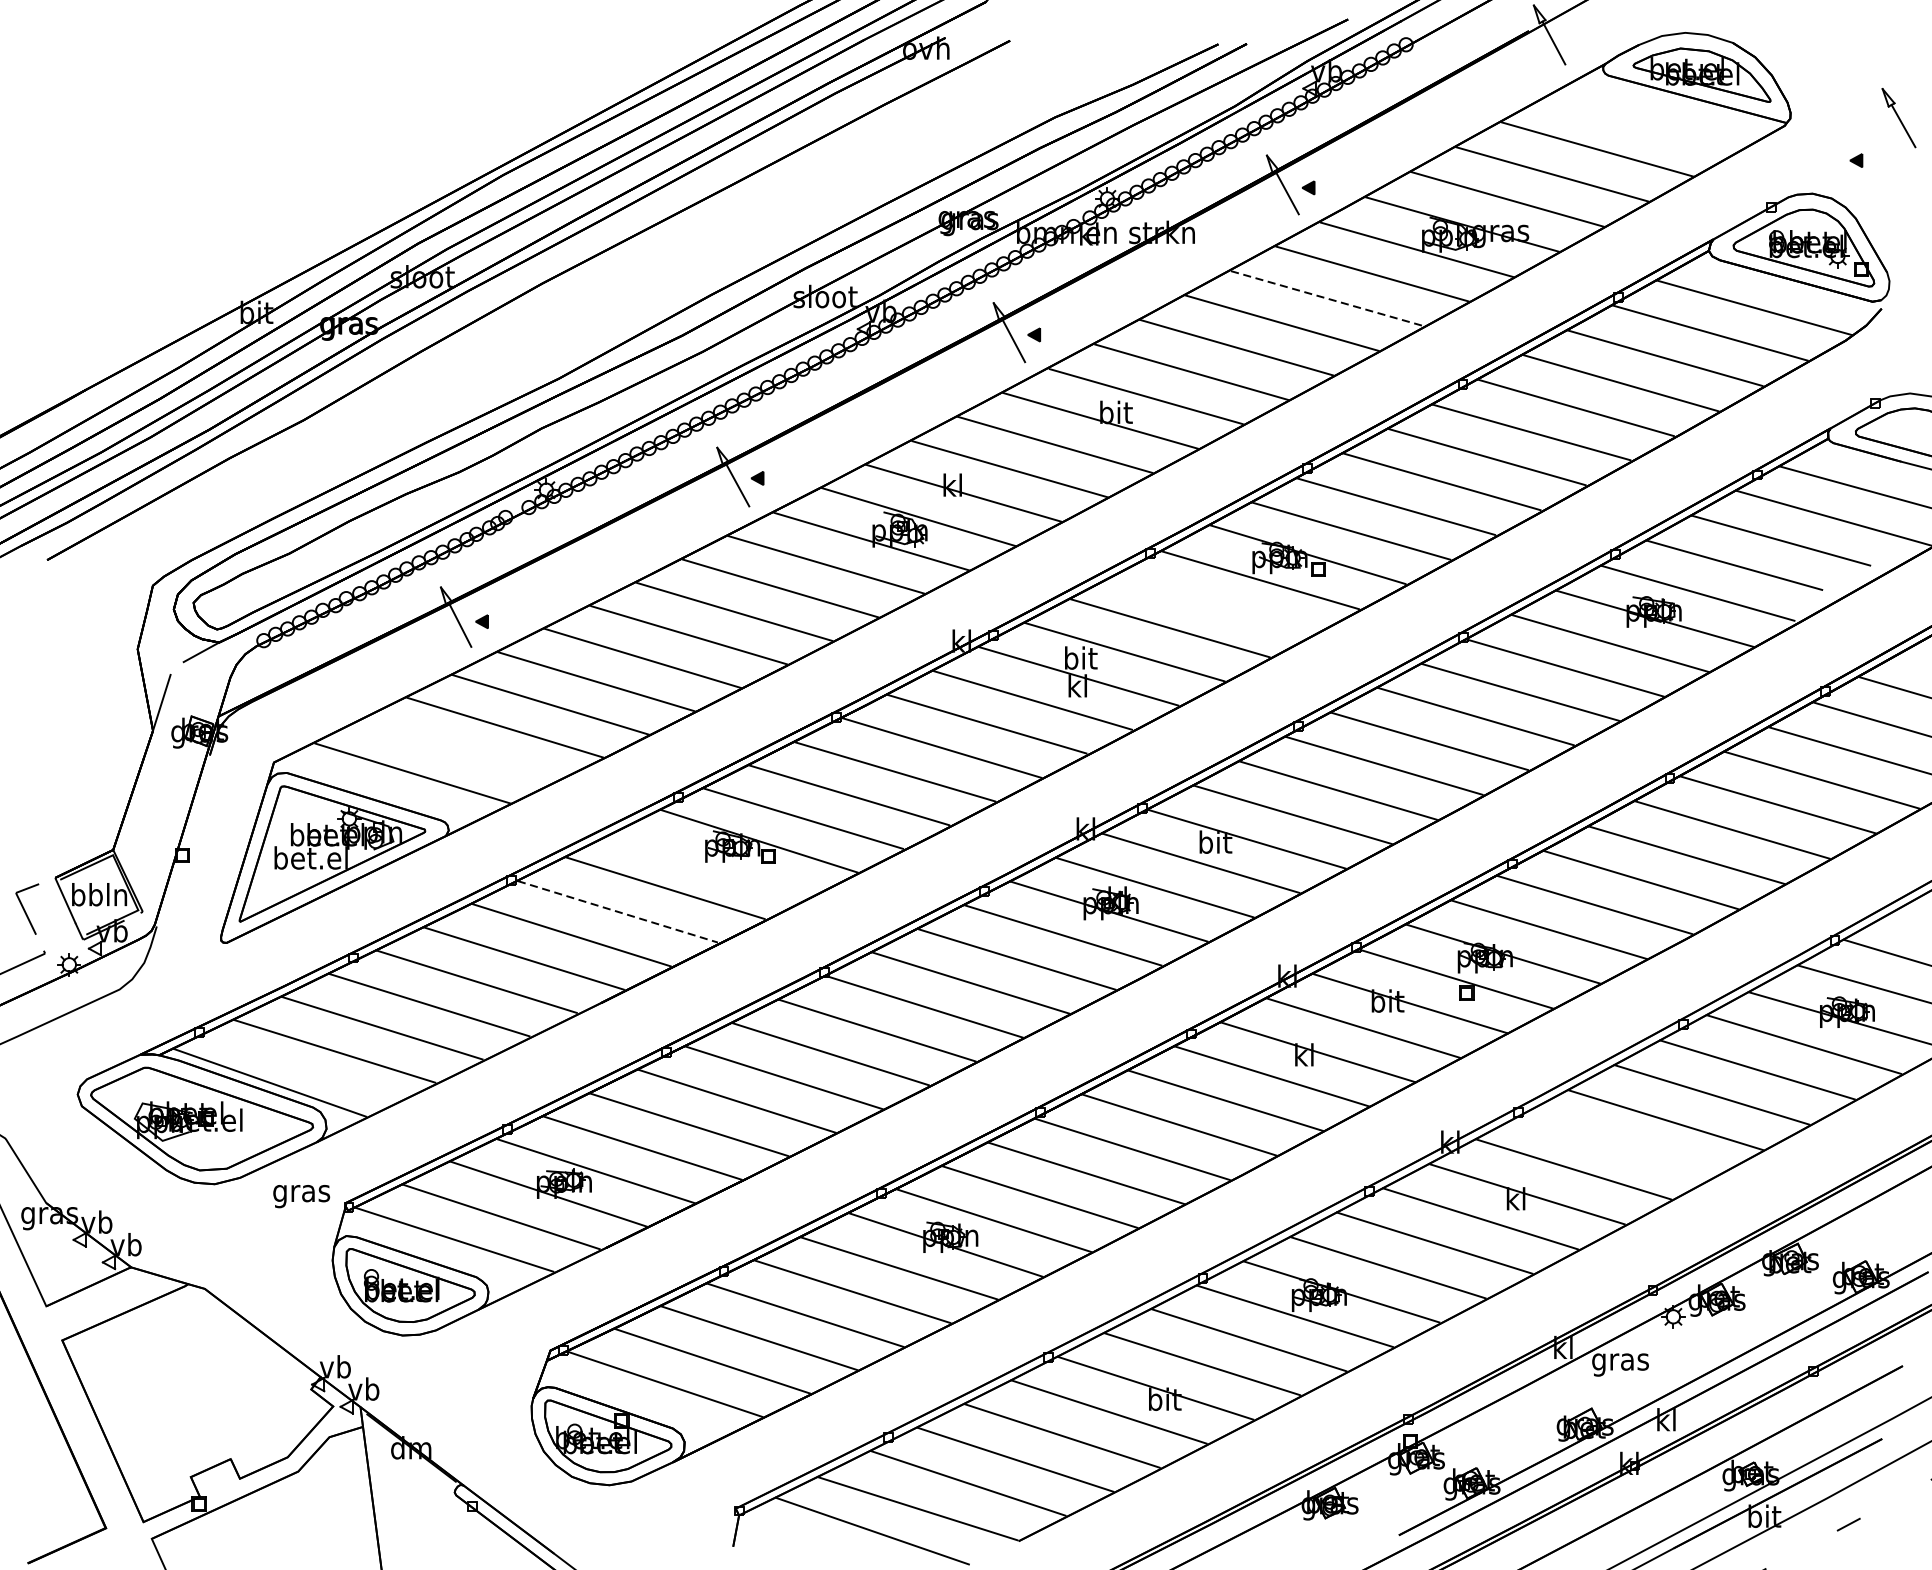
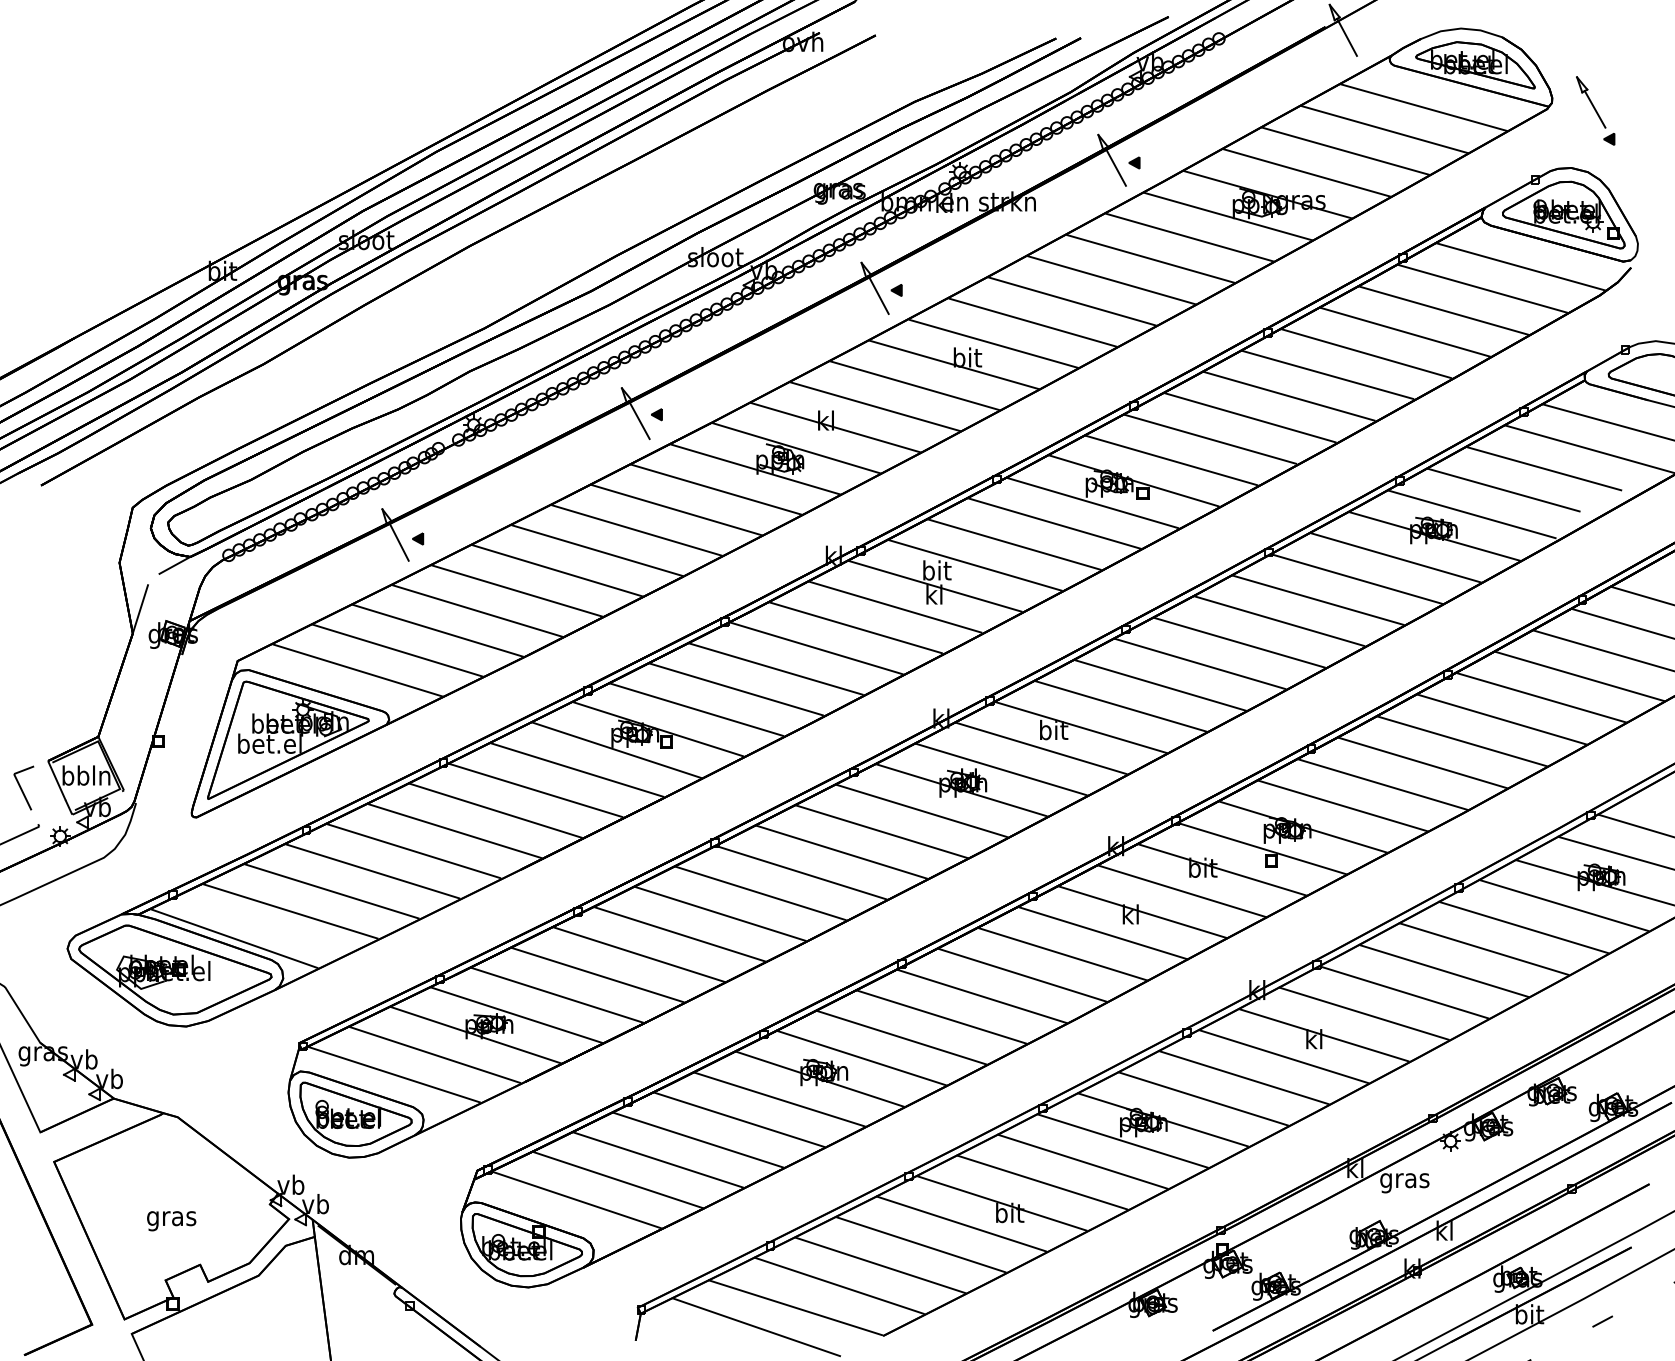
part: (1899, 118) -> (1591, 102), moved
line: (1642, 123) -> (1423, 107), added
line: (1327, 298) -> (1150, 258), dashed -> solid
line: (1215, 603) -> (1053, 523), added
line: (459, 750) -> (398, 650), added
line: (711, 864) -> (616, 749), added
line: (617, 911) -> (535, 790), dashed -> solid
line: (1618, 1144) -> (1403, 992), added
text: (301, 1196) -> (171, 1221), moved

